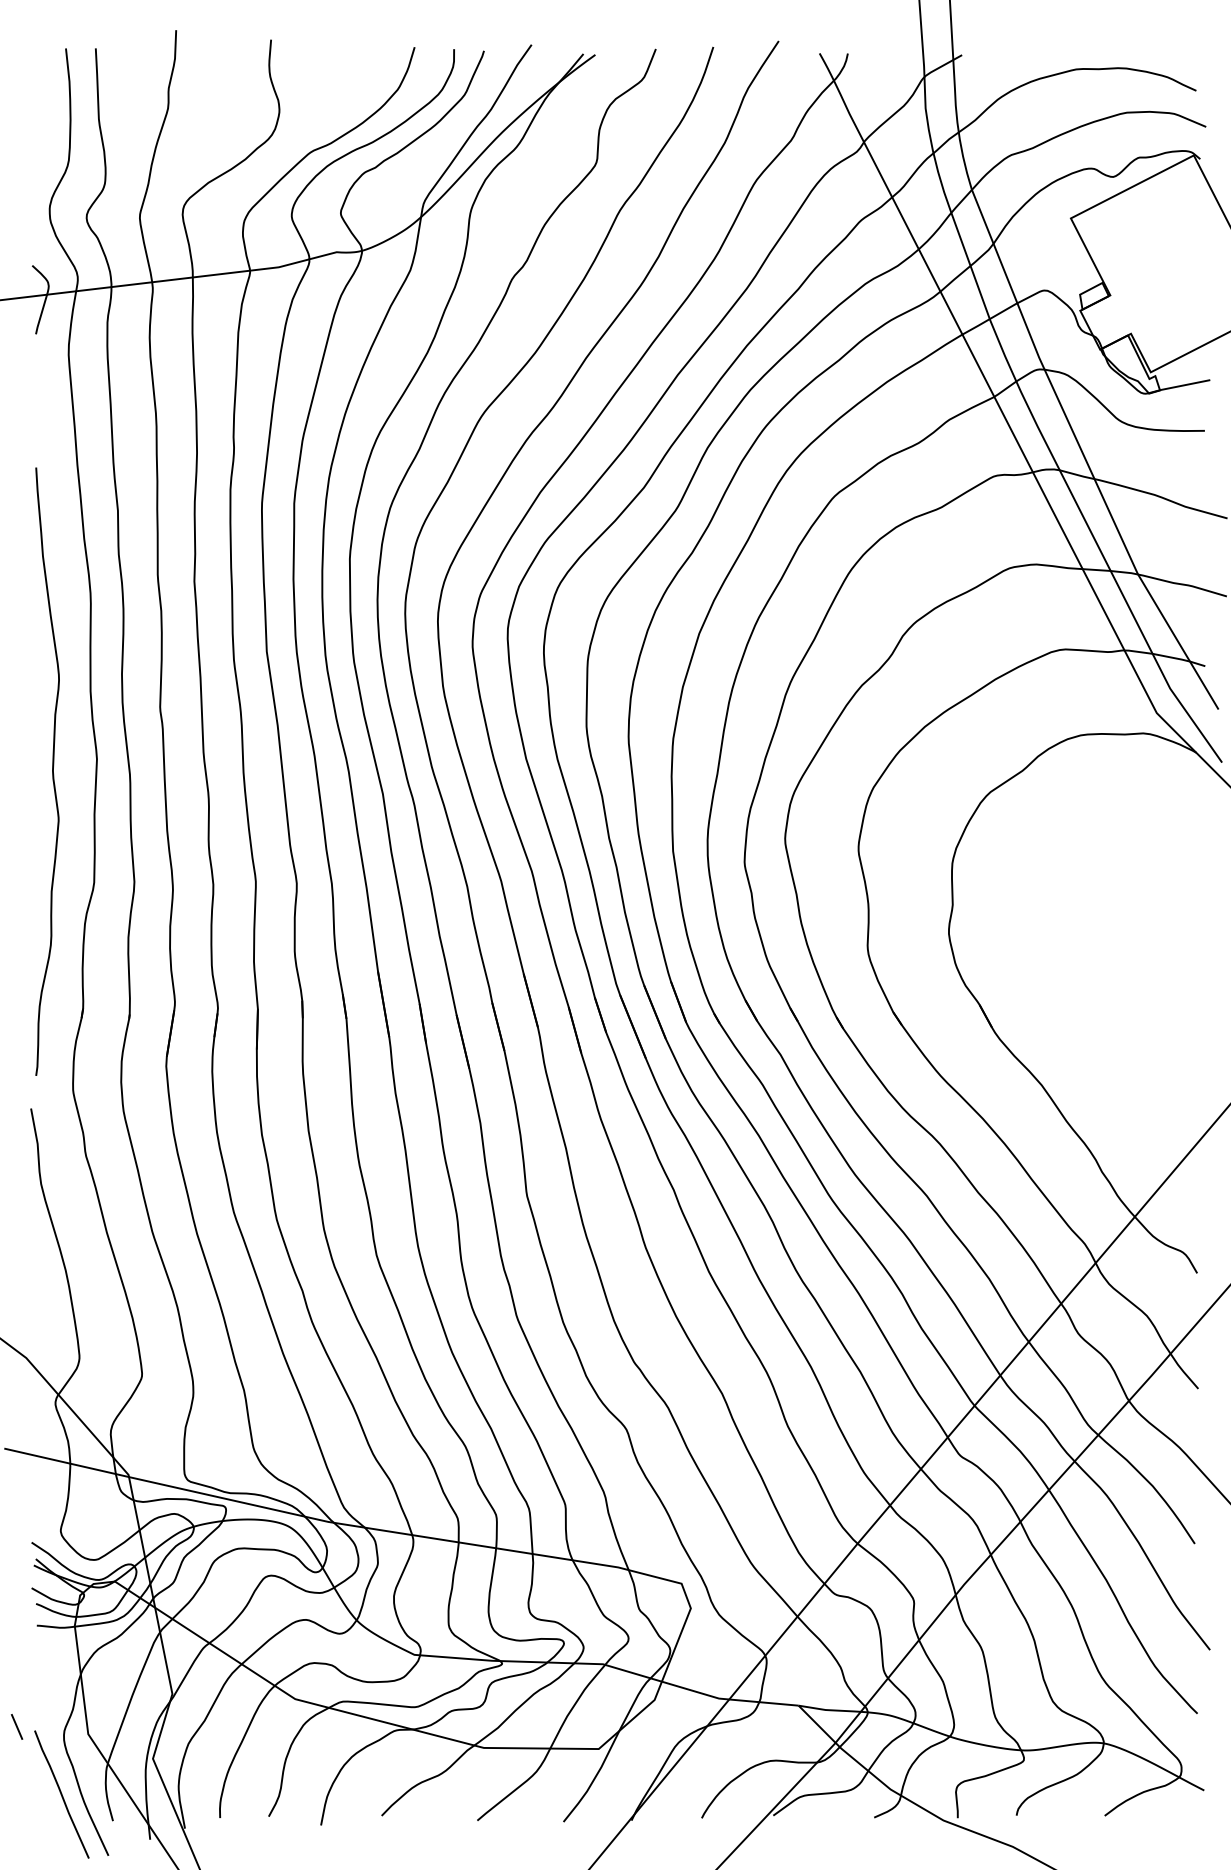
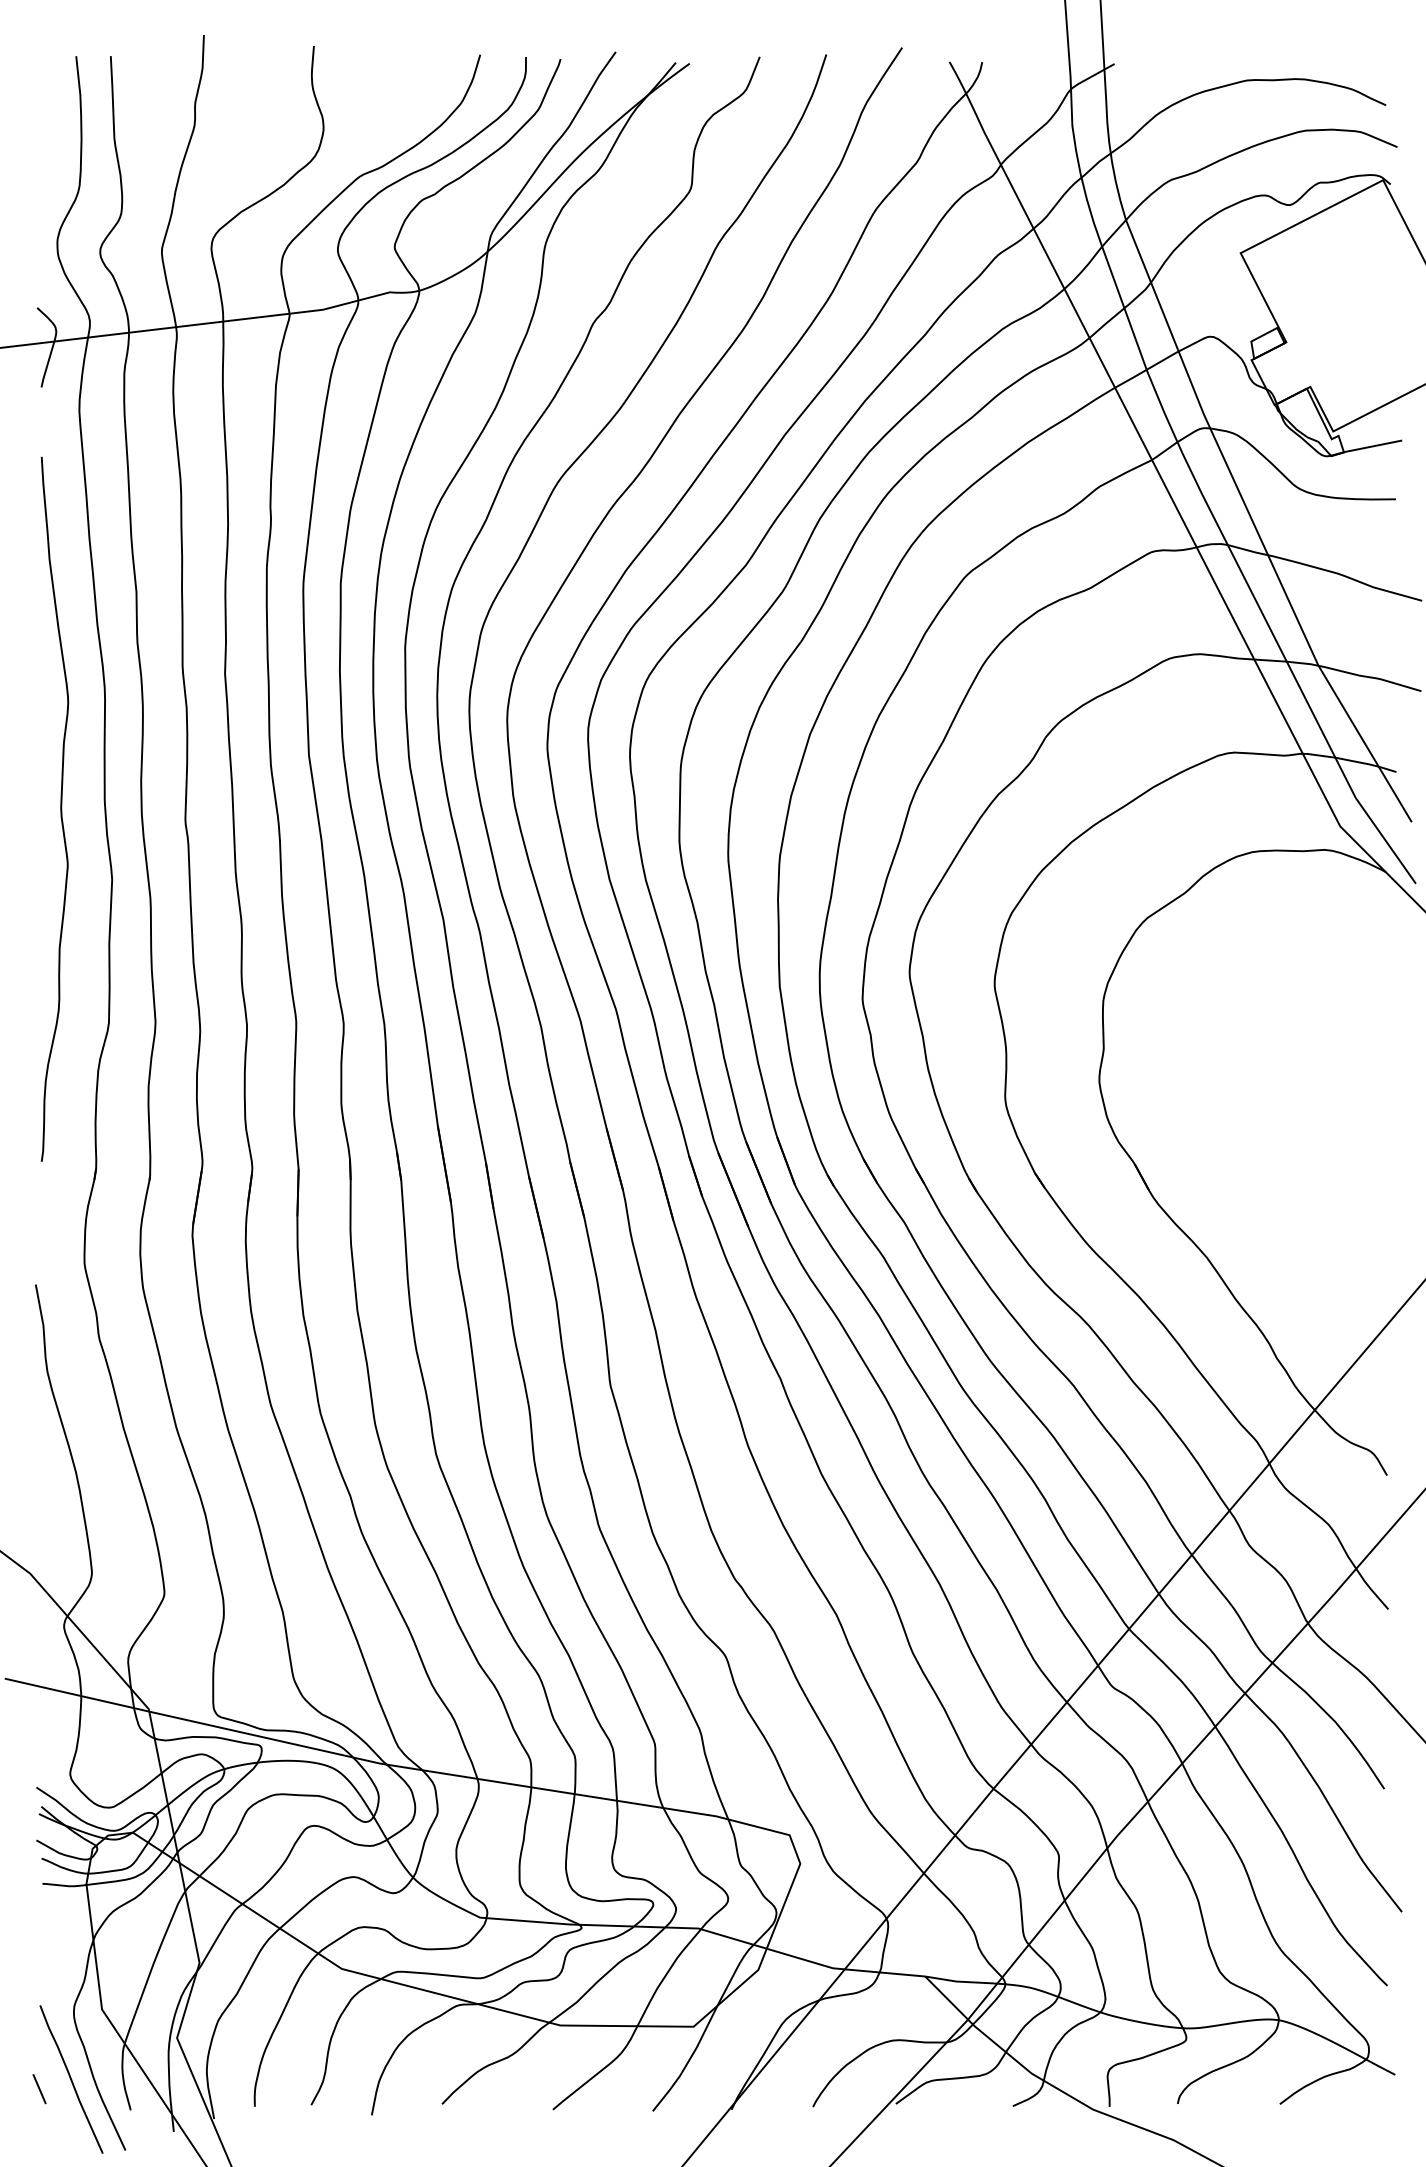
curve: (52, 771) -> (60, 808), moved
line: (17, 1727) -> (39, 2089), moved

